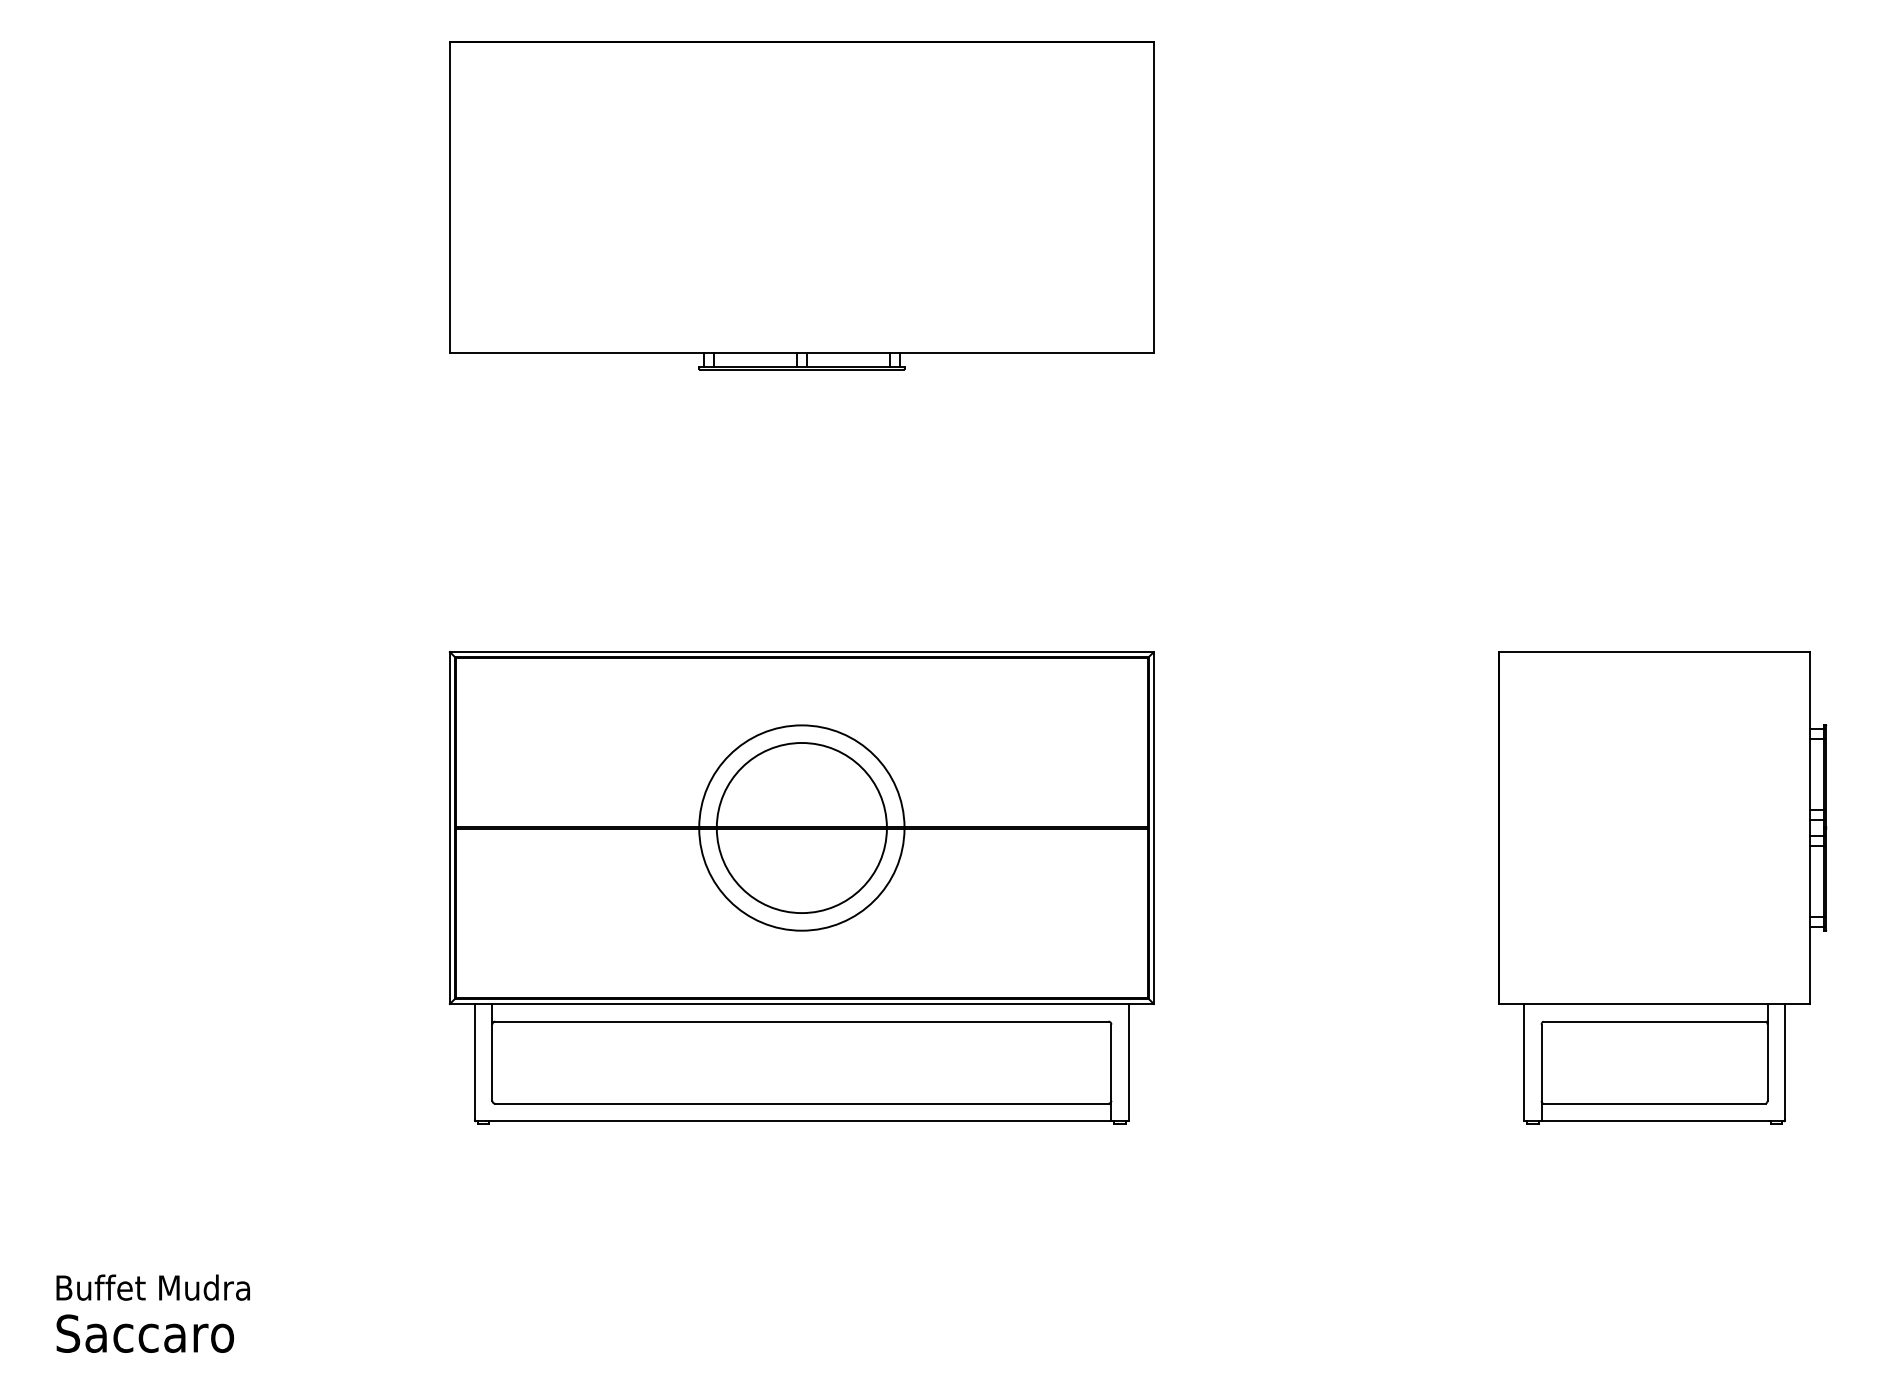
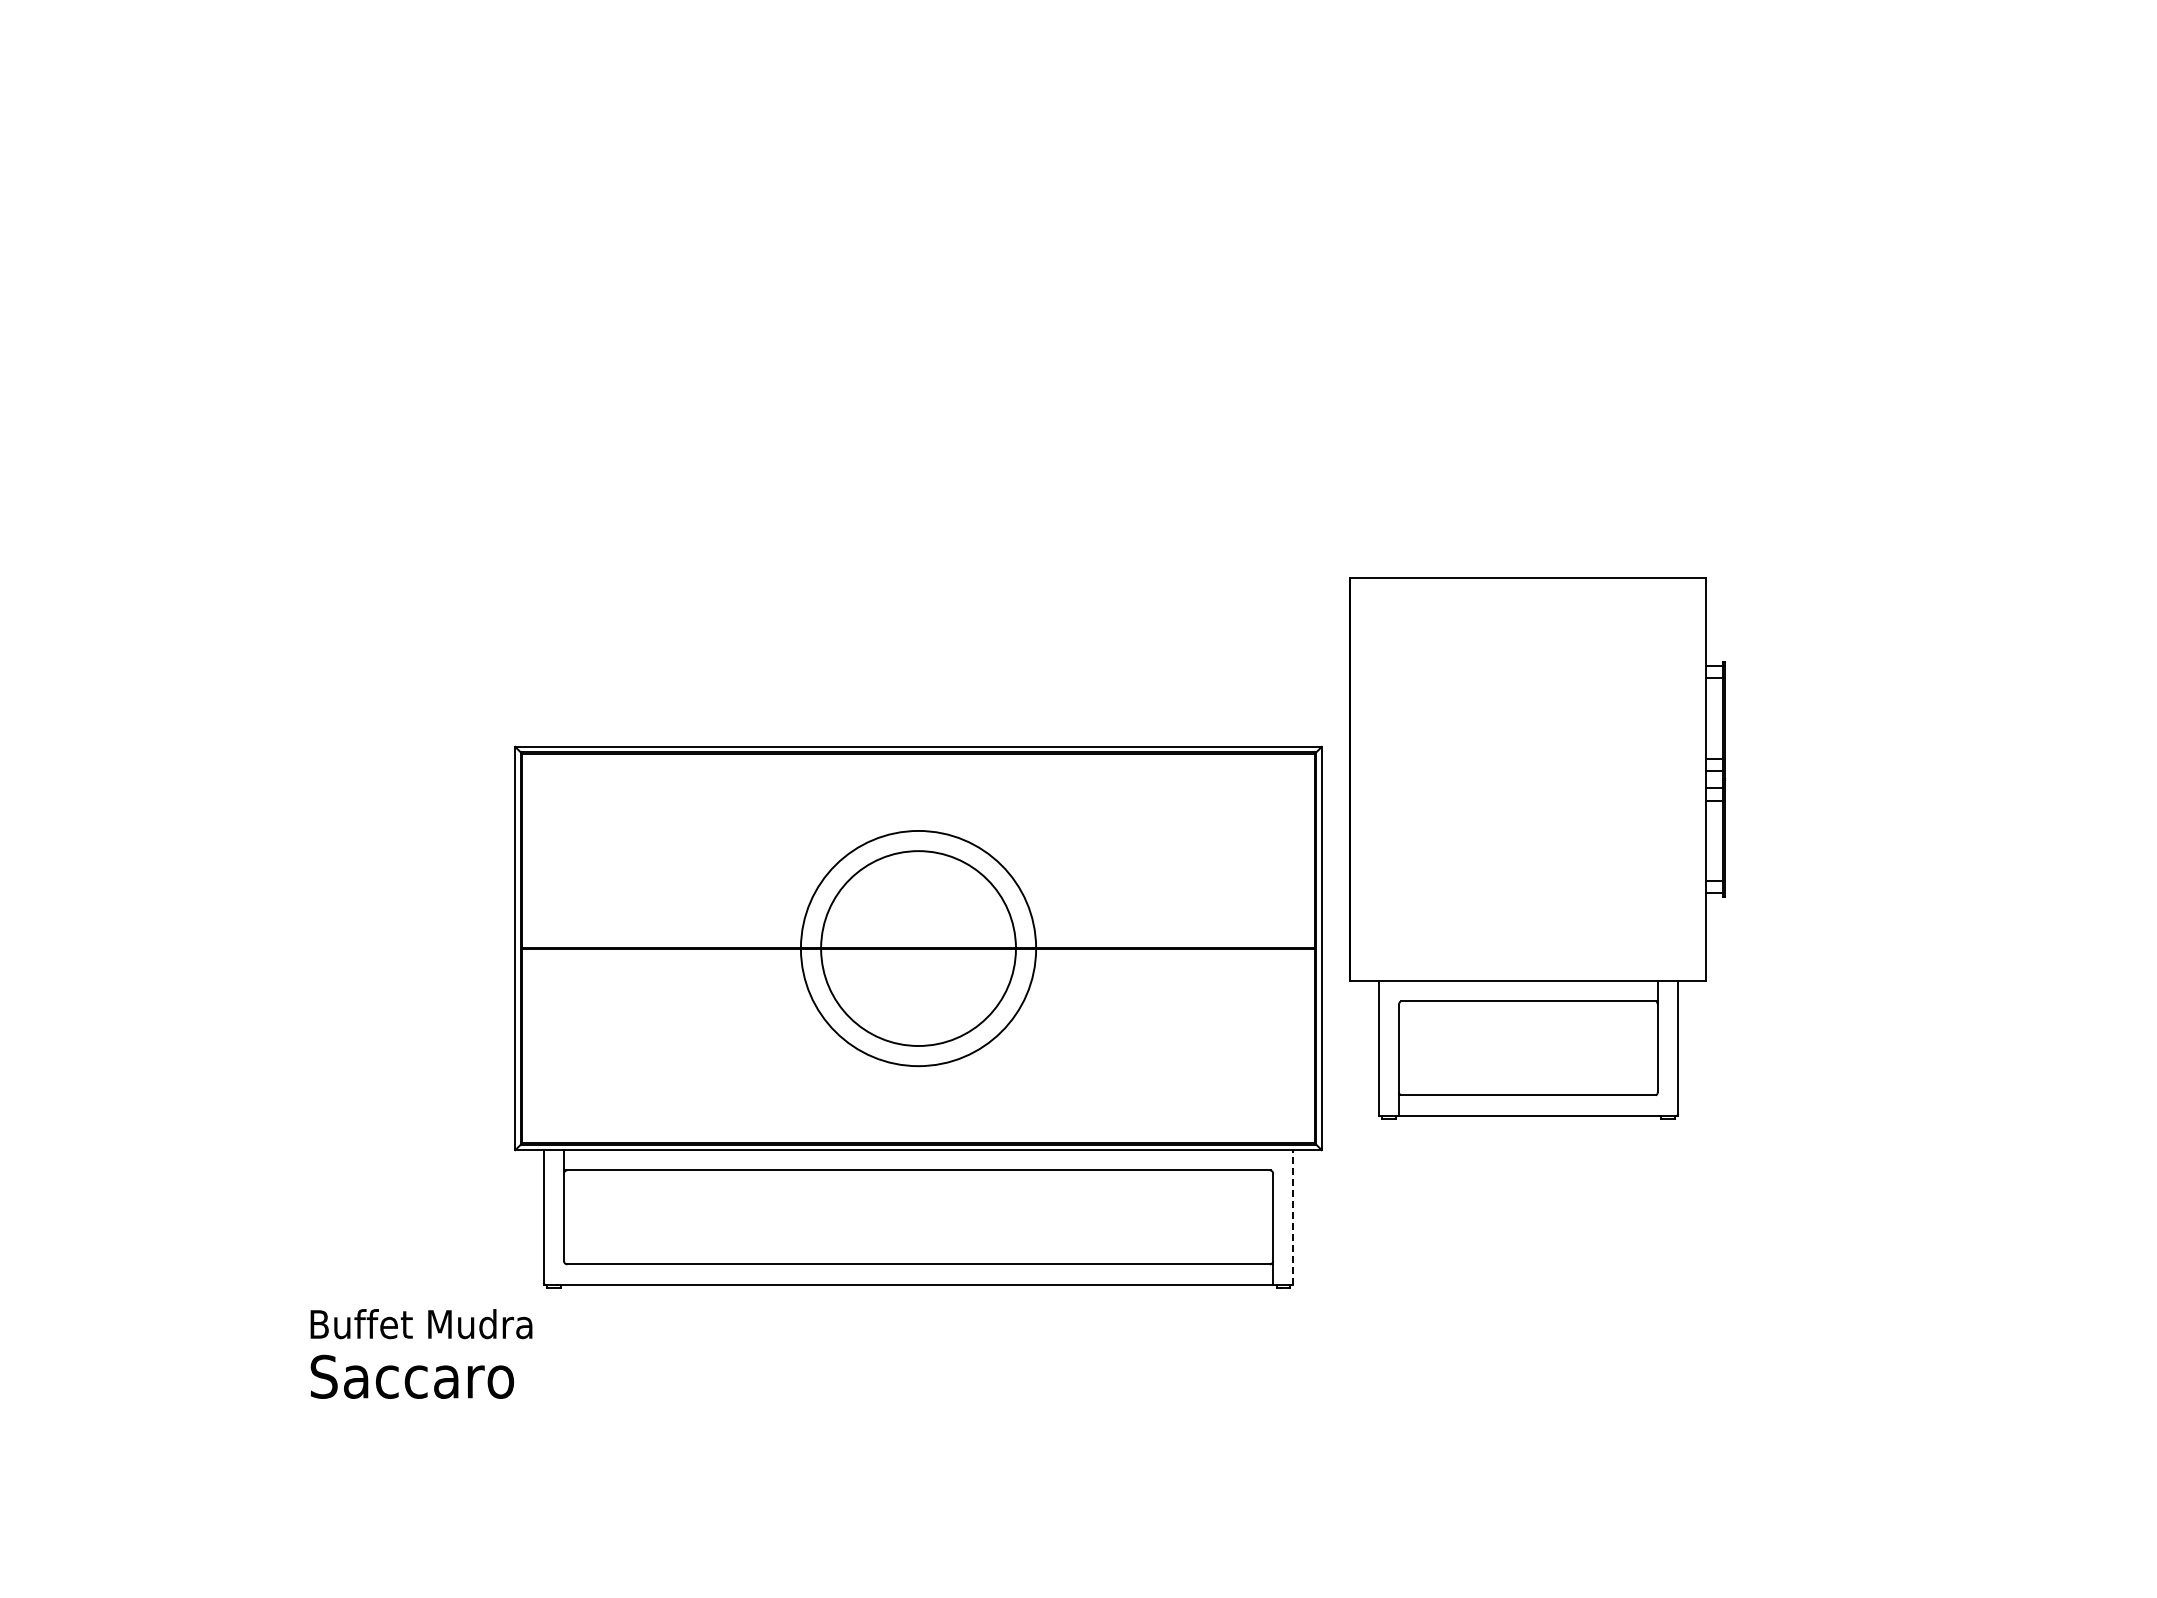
part: (801, 205) -> (918, 235), removed
part: (1662, 888) -> (1537, 848), moved
line: (1129, 1063) -> (1293, 1218), solid -> dashed
text: (153, 1313) -> (421, 1353), moved

